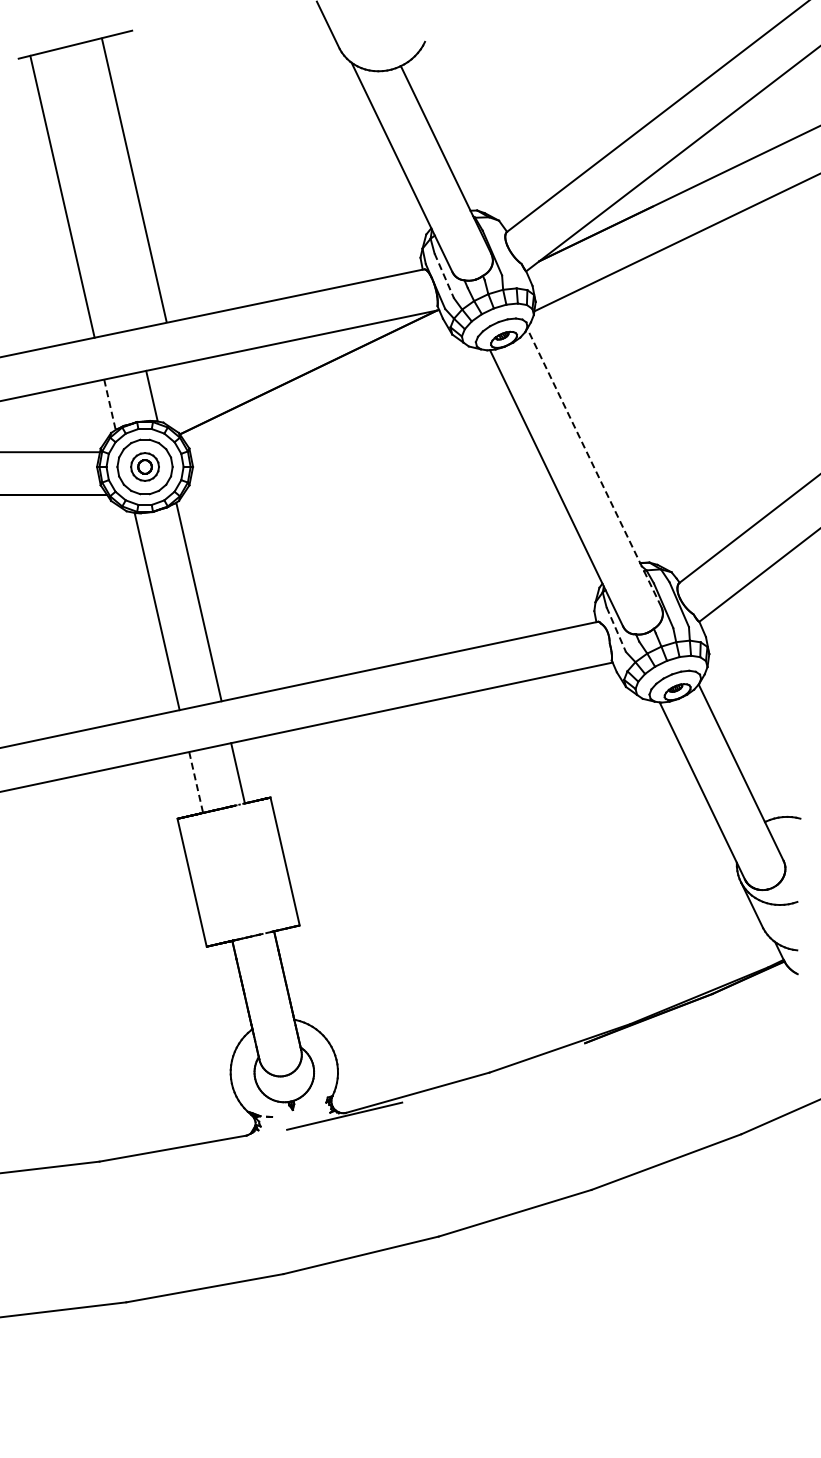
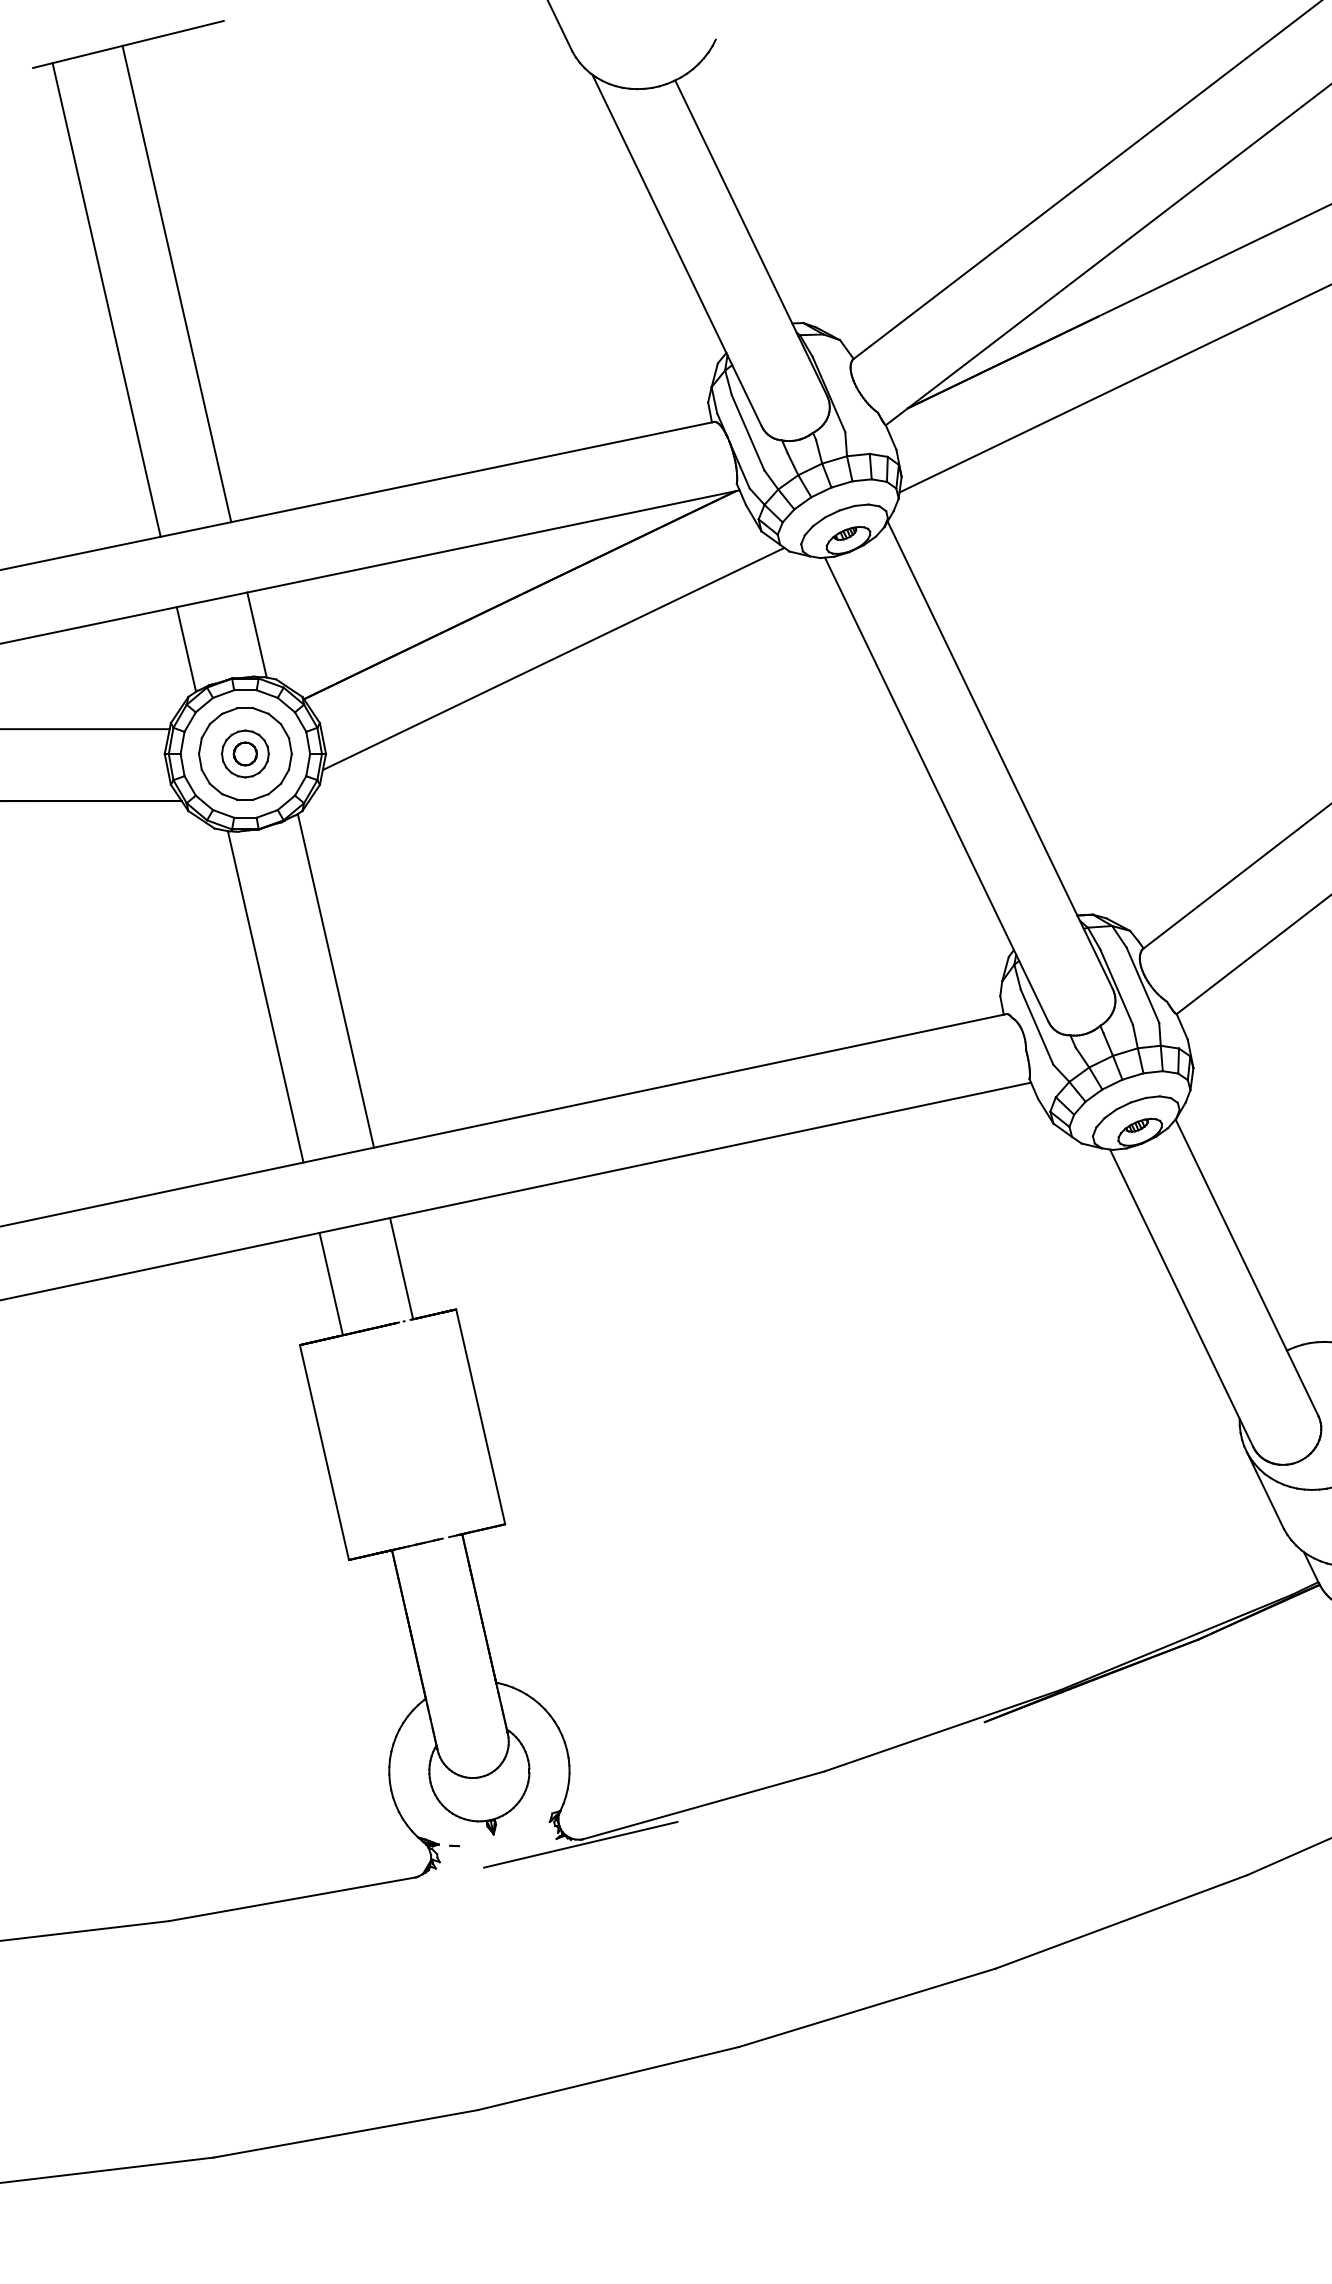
line: (133, 180) -> (175, 284), moved
line: (444, 276) -> (748, 433), dashed -> solid
line: (109, 404) -> (185, 648), dashed -> solid
line: (328, 410) -> (553, 659), added
line: (594, 467) -> (1000, 754), dashed -> solid
line: (616, 630) -> (1037, 1028), dashed -> solid
line: (196, 782) -> (331, 1284), dashed -> solid

